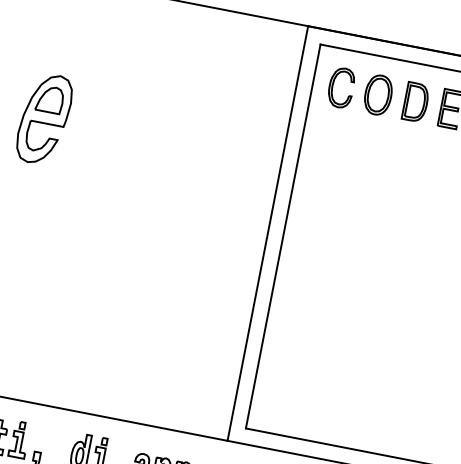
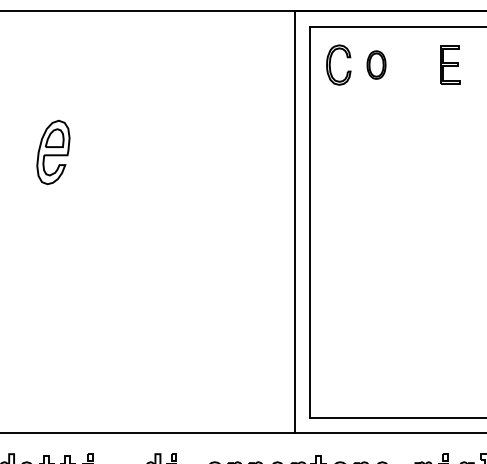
part: (378, 94) -> (376, 64), size x0.7
part: (415, 101) -> (414, 64), removed
part: (44, 119) -> (53, 152), size x0.7

